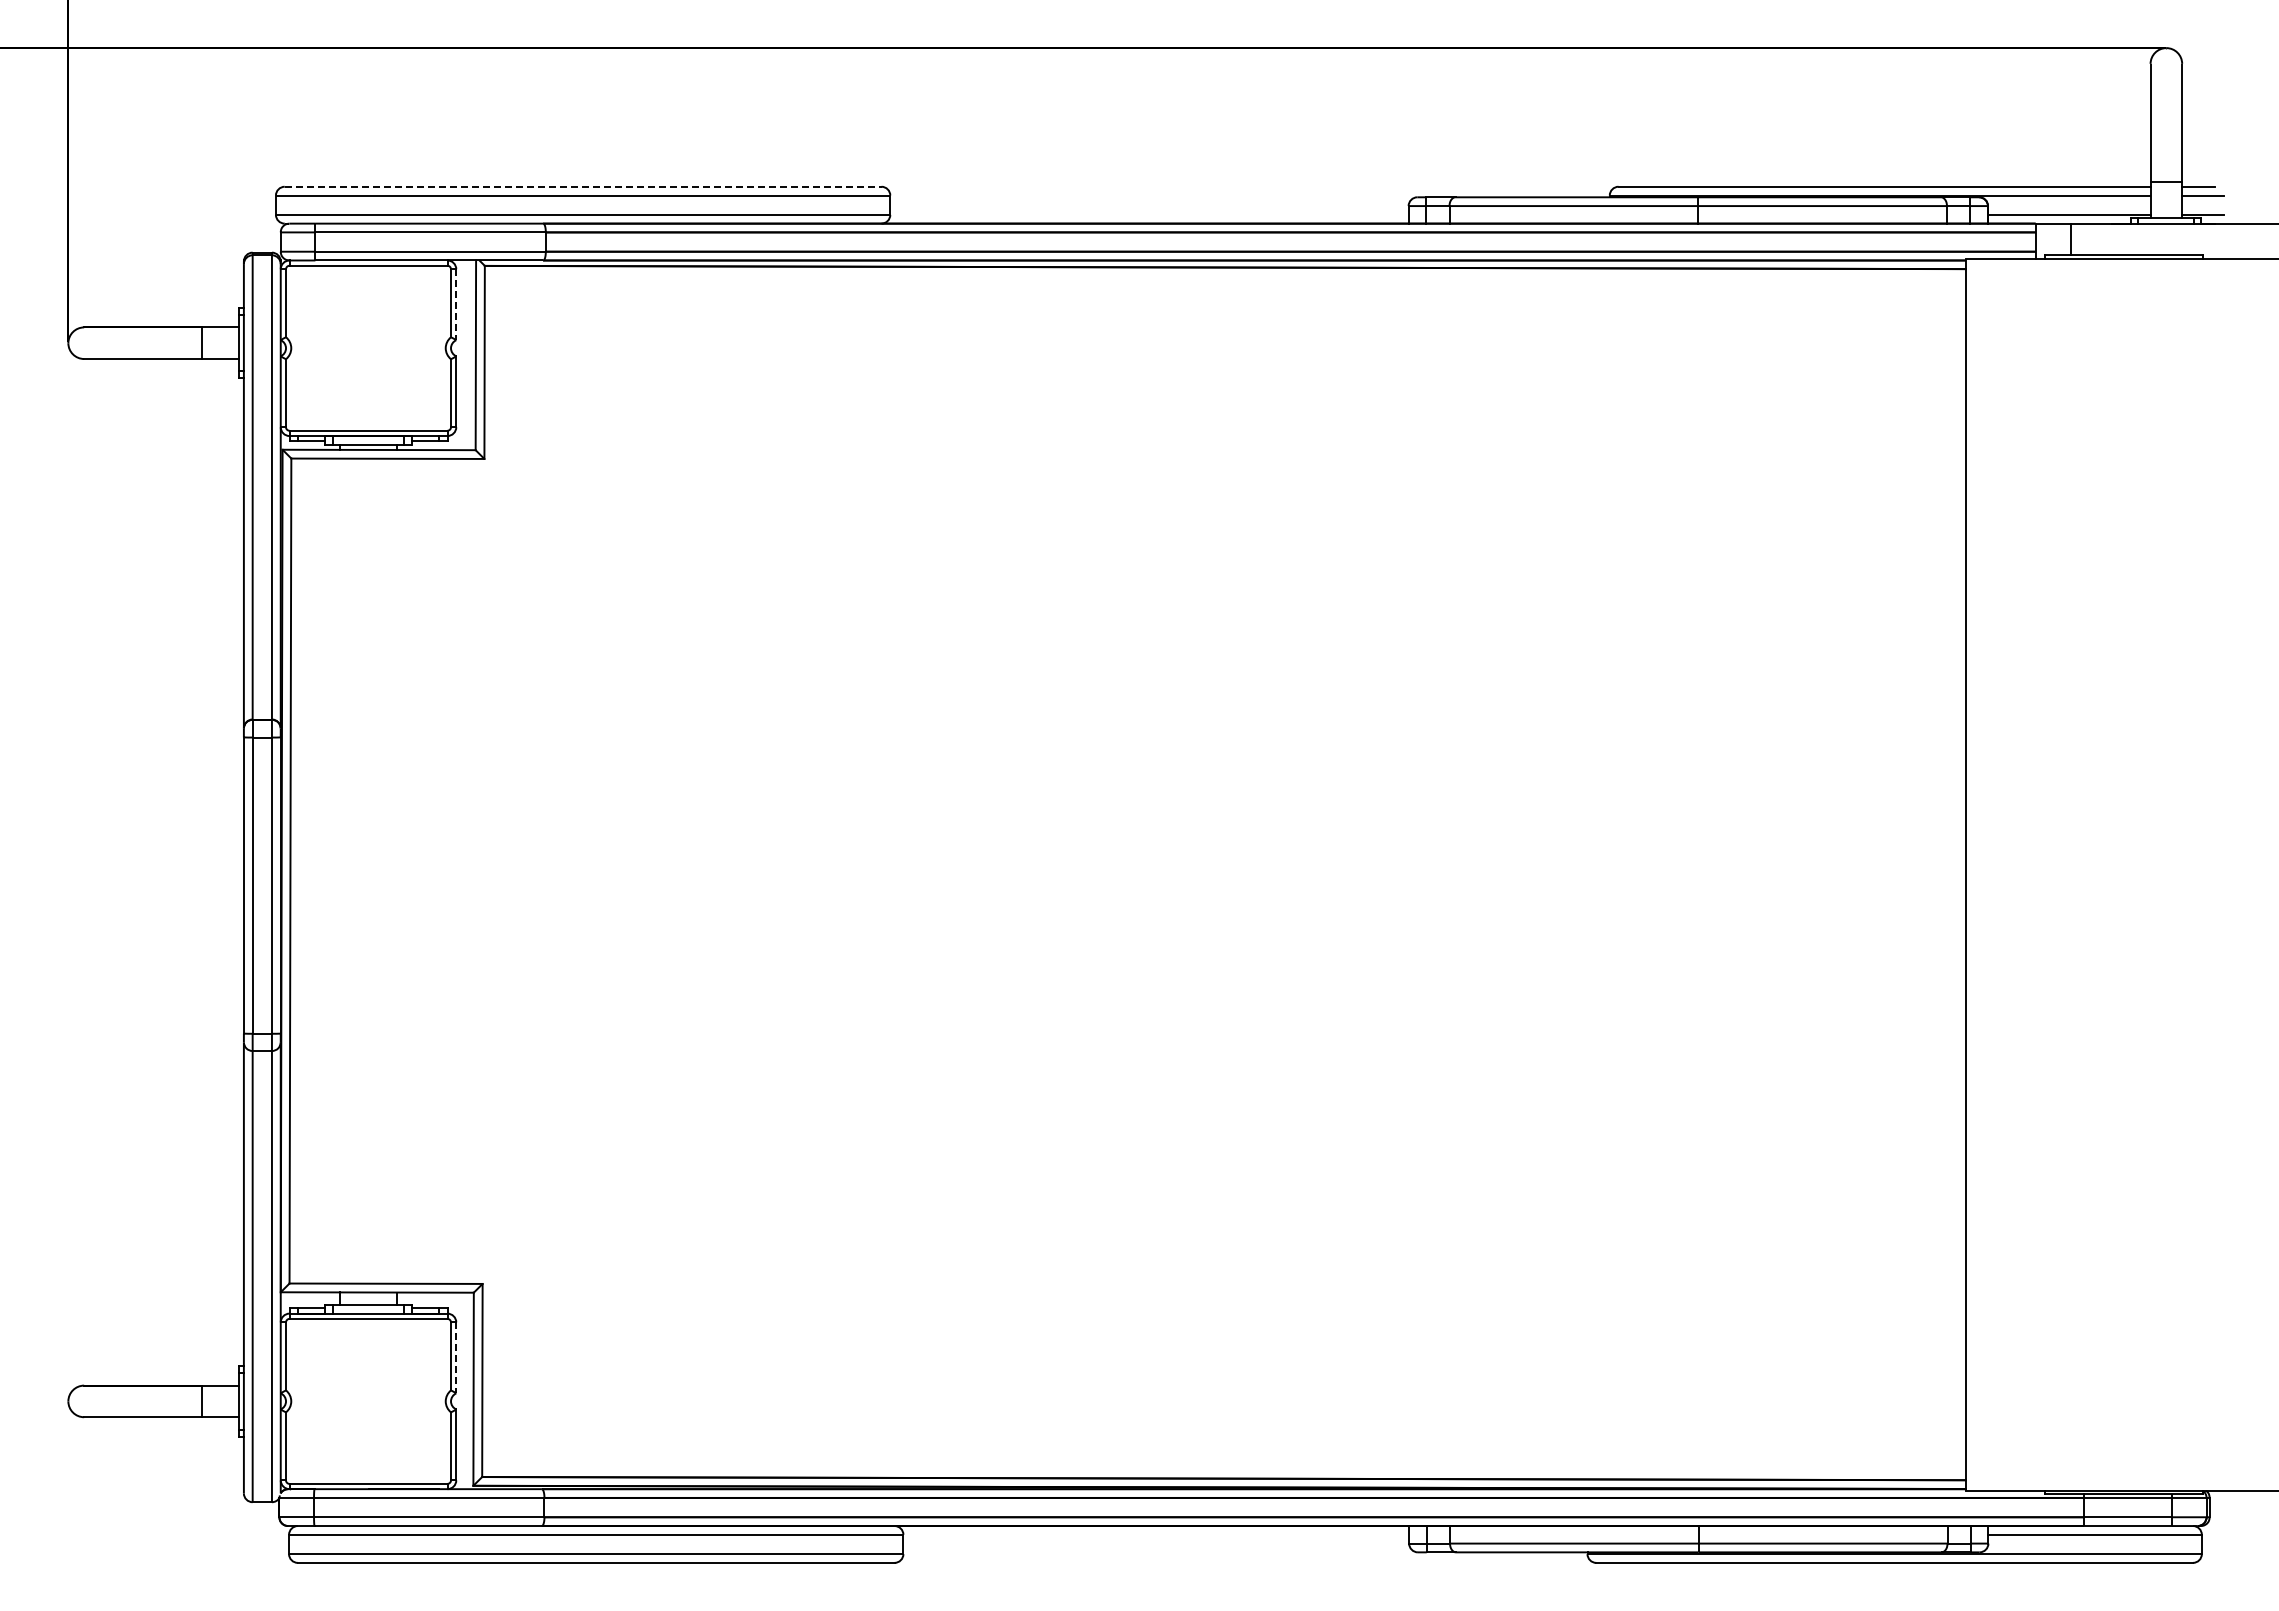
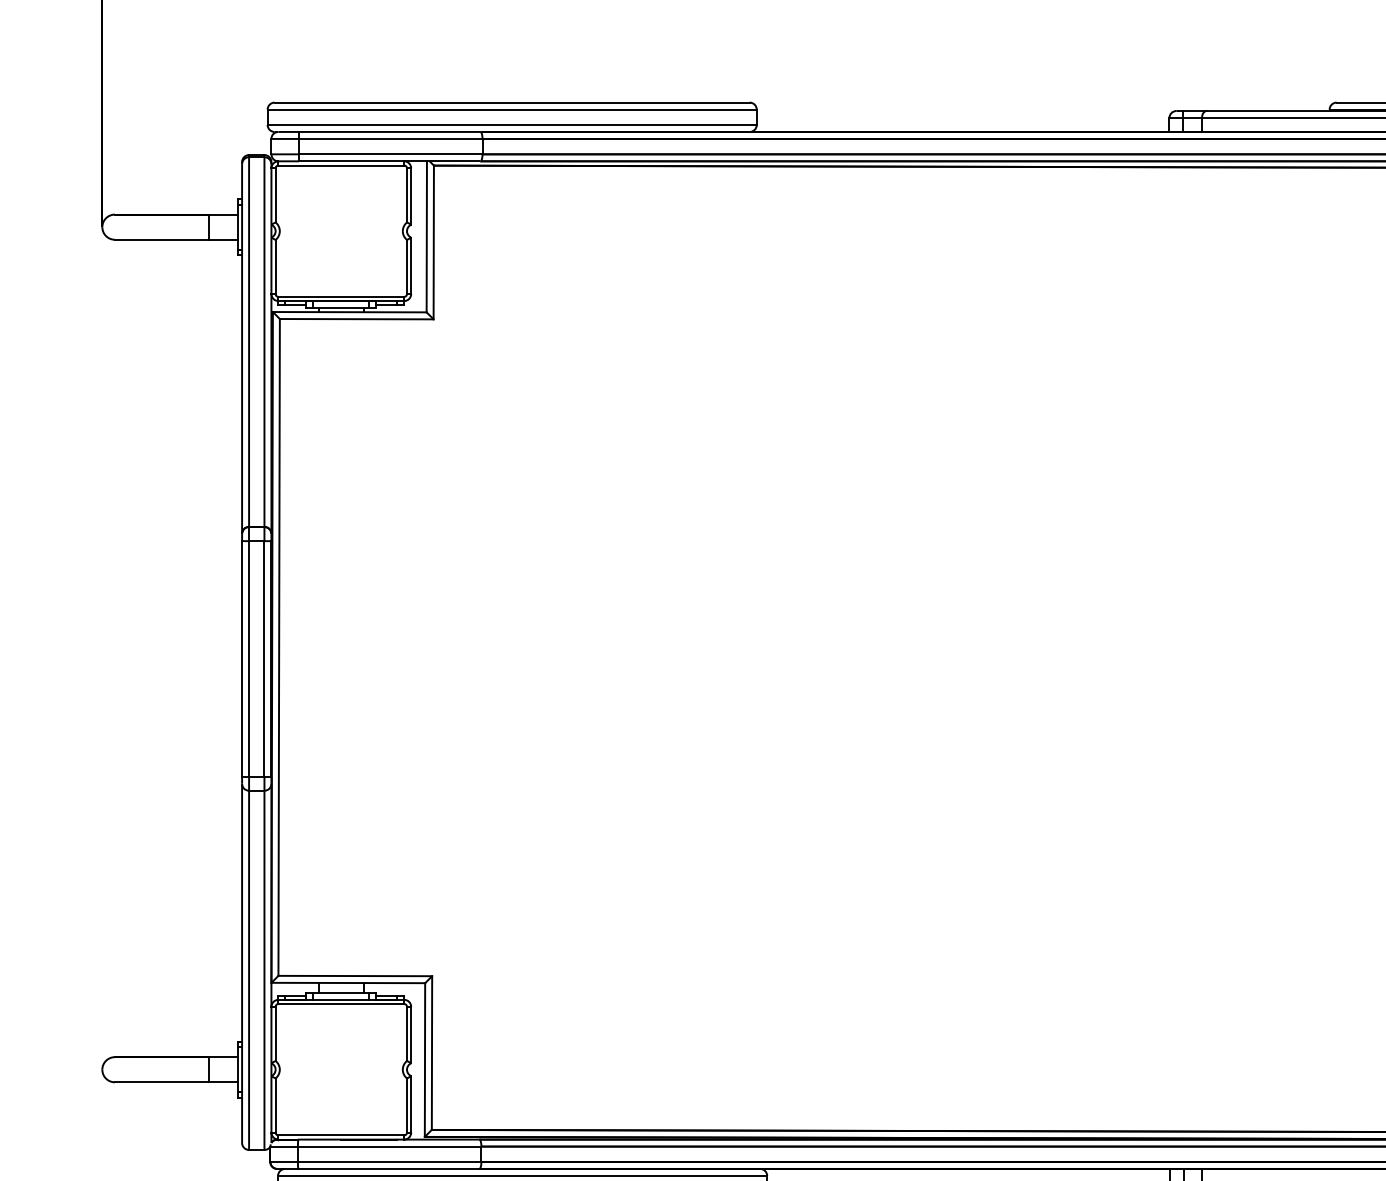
line: (583, 186) -> (512, 102), dashed -> solid
line: (456, 305) -> (411, 197), dashed -> solid
line: (456, 1358) -> (411, 1035), dashed -> solid

